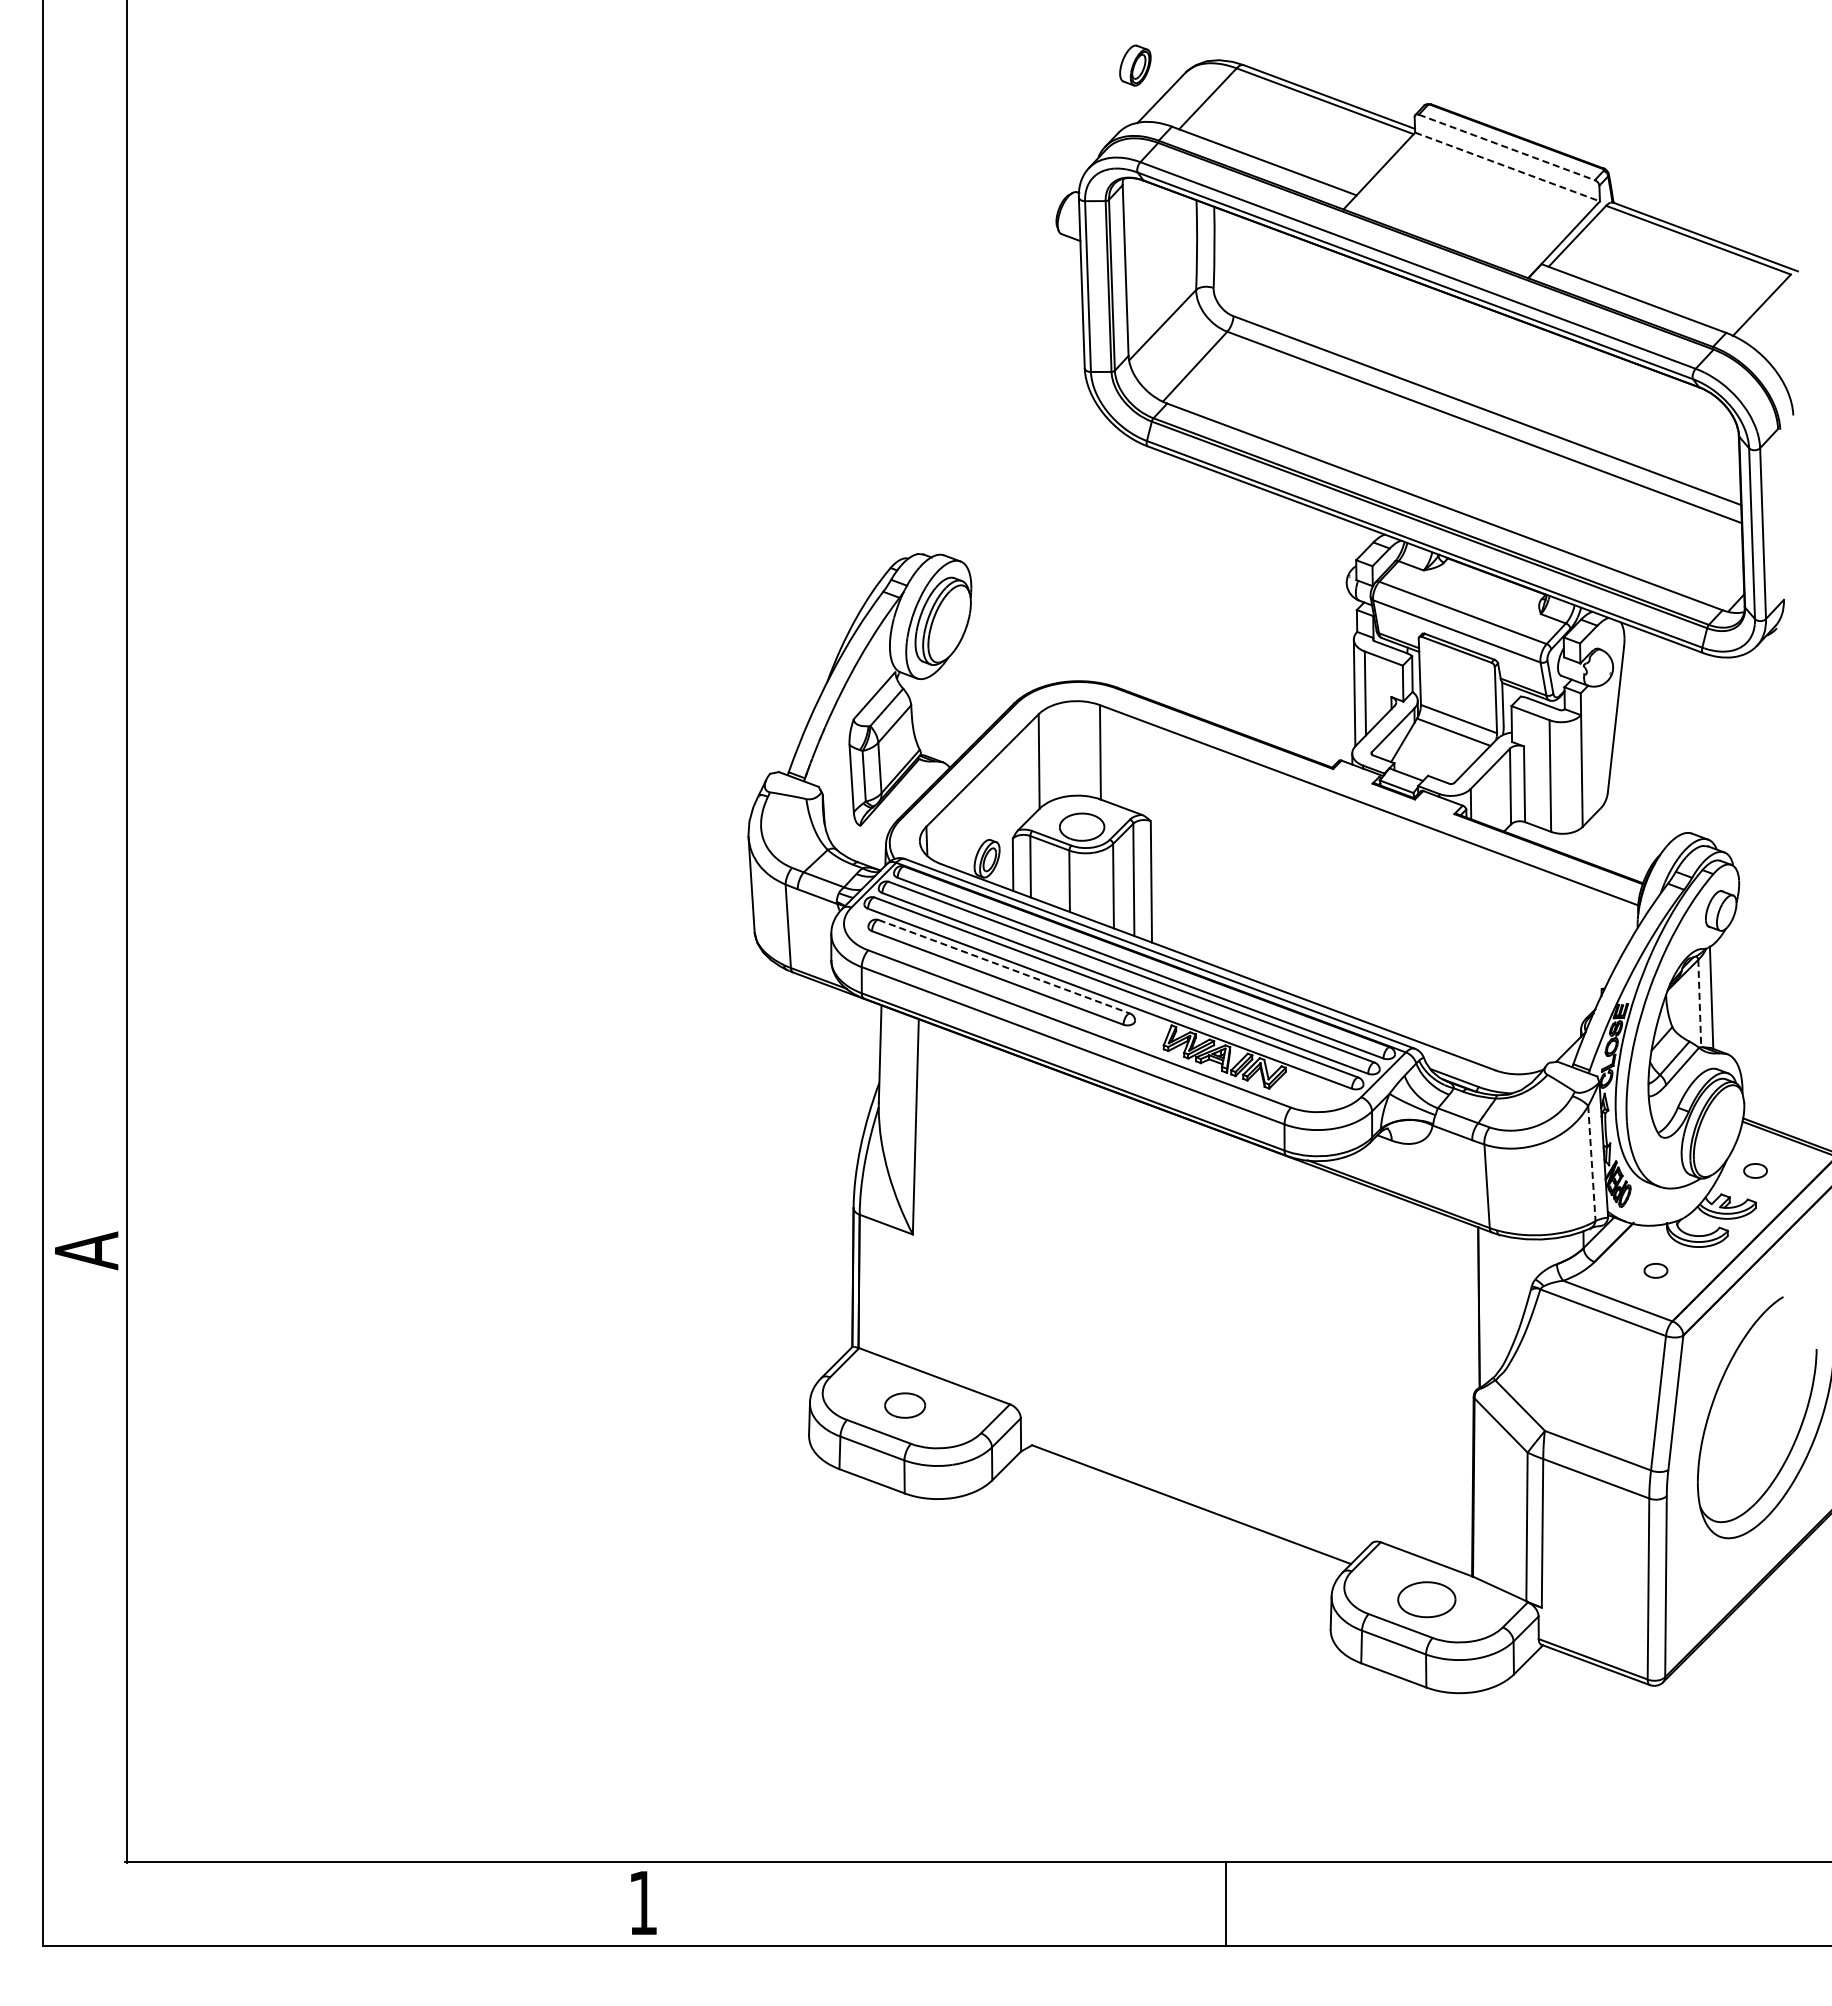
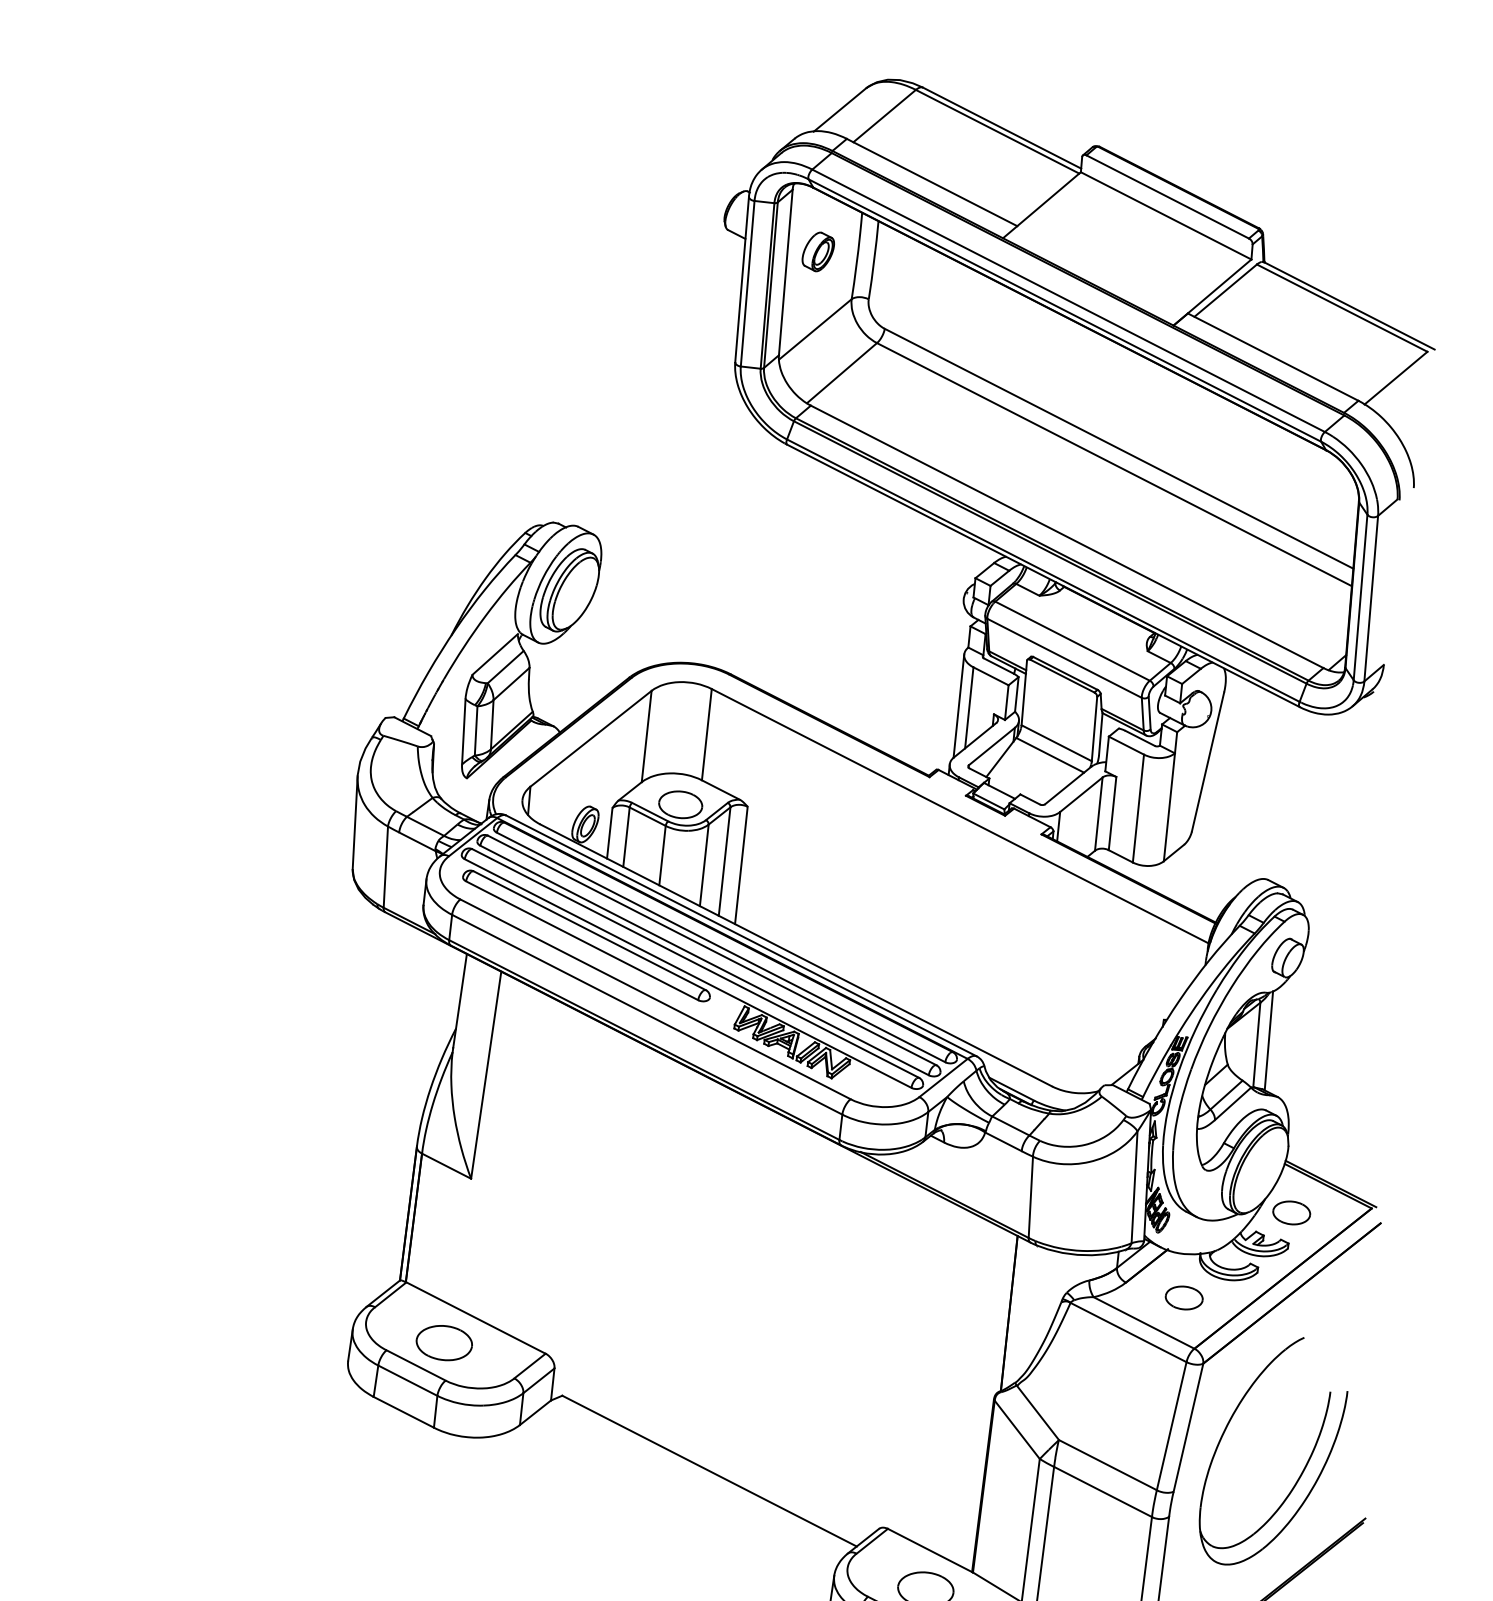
part: (1135, 65) -> (818, 251), moved
line: (1506, 147) -> (1167, 196), dashed -> solid
line: (1507, 167) -> (1166, 216), dashed -> solid
line: (1004, 966) -> (589, 930), dashed -> solid
line: (1699, 1003) -> (1256, 1044), dashed -> solid
line: (1591, 1163) -> (1134, 1187), dashed -> solid
part: (1755, 1170) -> (1291, 1212), size x1.67
part: (1655, 1270) -> (1183, 1297), size x1.67
part: (904, 1405) -> (443, 1342), size x1.43

